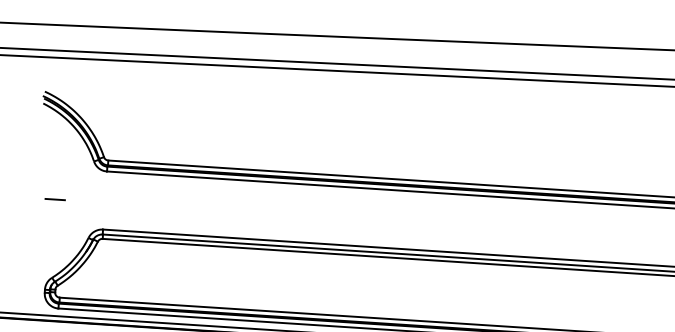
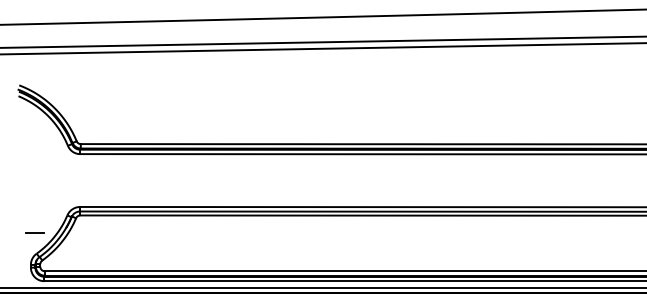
line: (54, 199) -> (34, 232), moved

